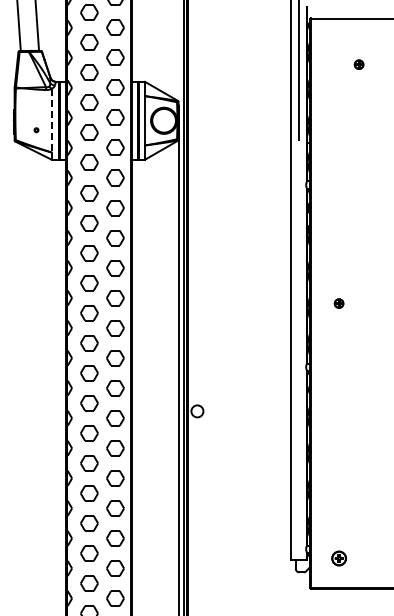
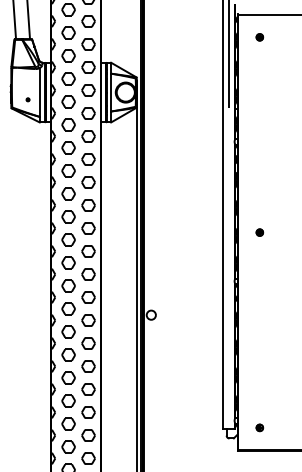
part: (358, 64) -> (259, 37), moved
line: (51, 120) -> (39, 92), dashed -> solid
part: (338, 558) -> (259, 427), size x0.62

